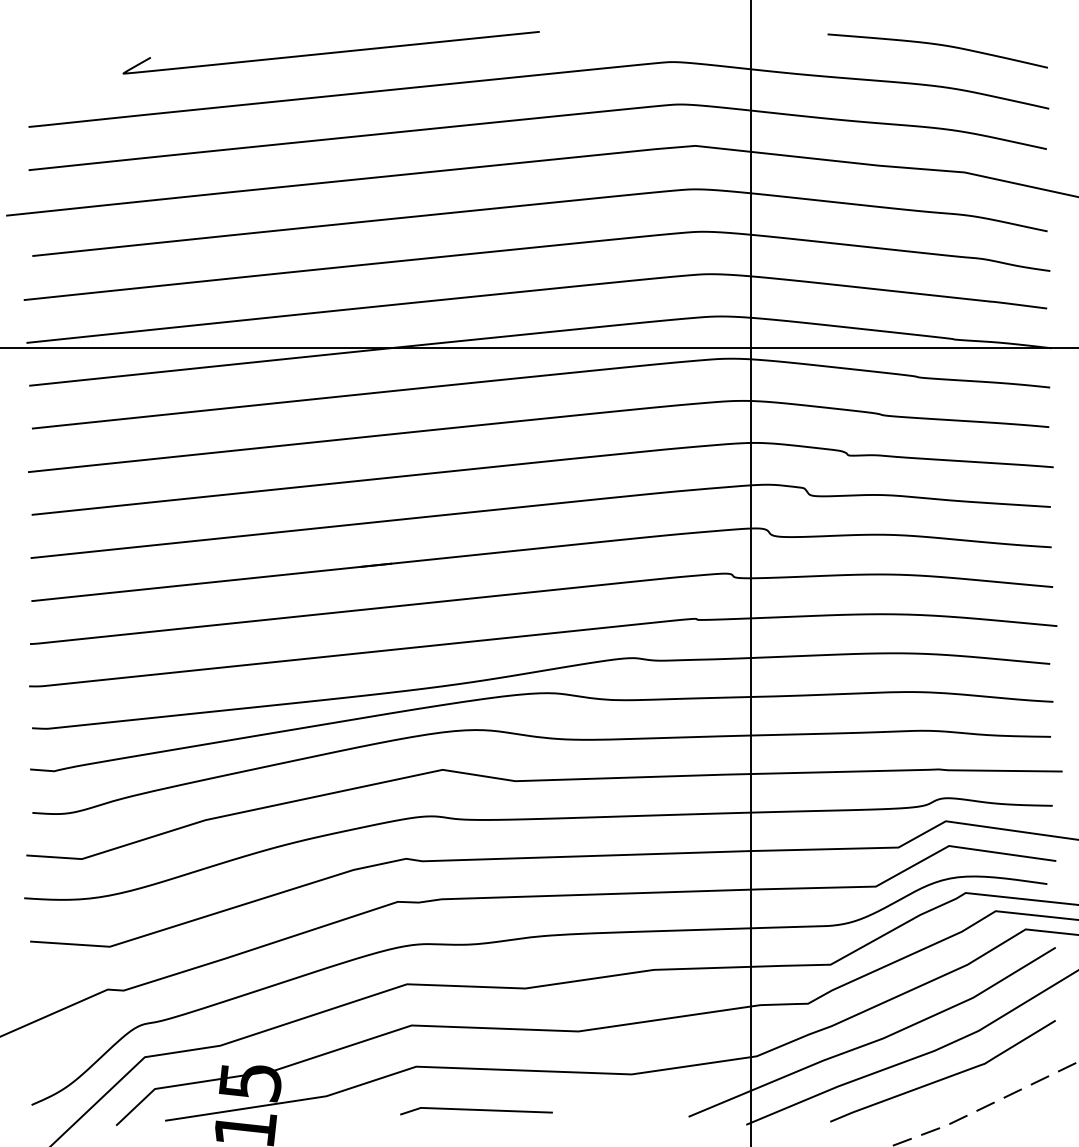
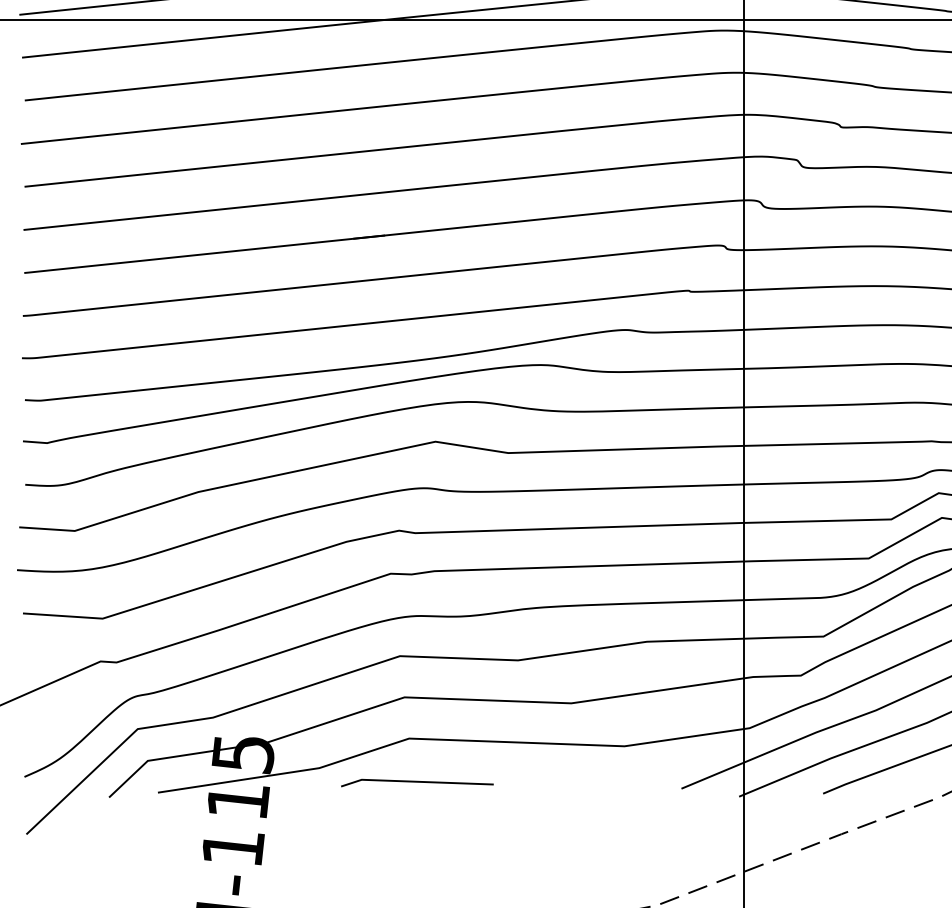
line: (476, 1110) -> (417, 782), moved

